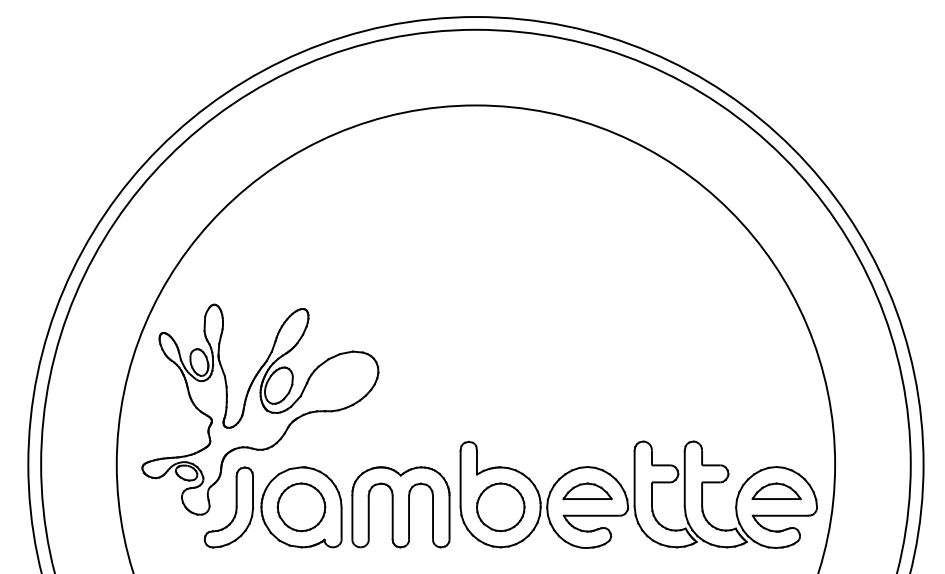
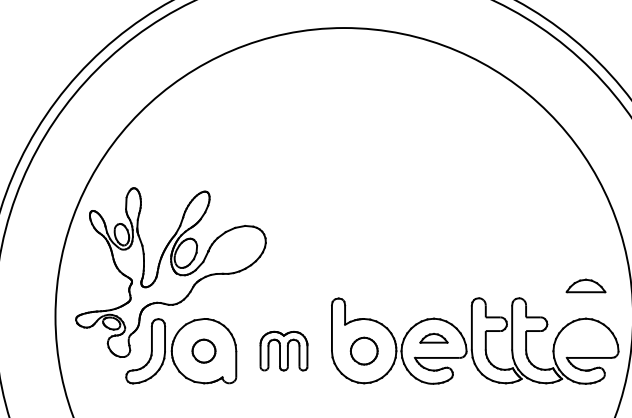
part: (587, 491) -> (433, 338), size x0.7
part: (776, 491) -> (585, 286), moved
part: (301, 507) -> (204, 351), size x0.6
part: (400, 507) -> (283, 351), size x0.6
part: (500, 507) -> (364, 351), size x0.7

